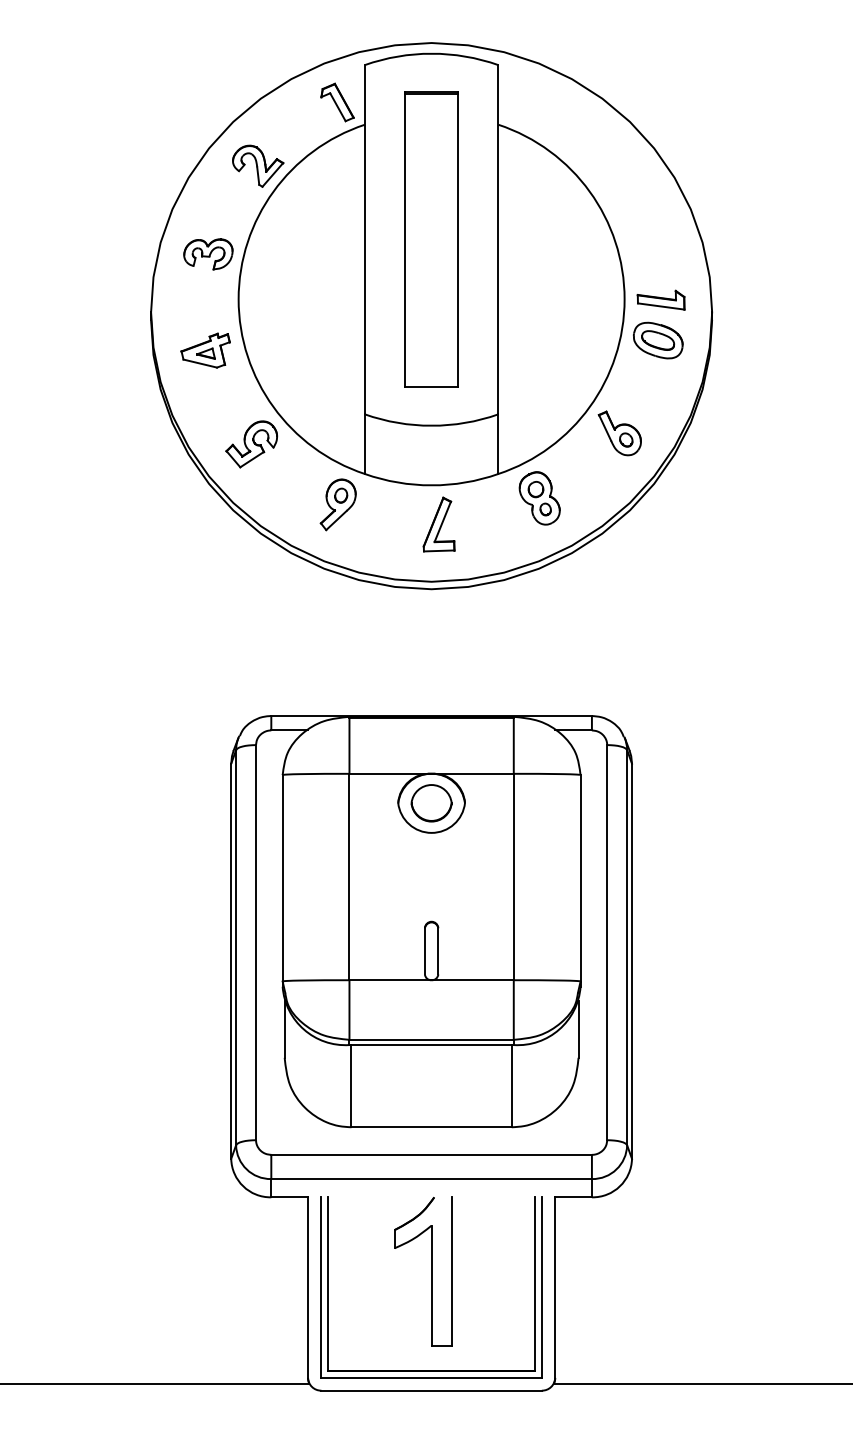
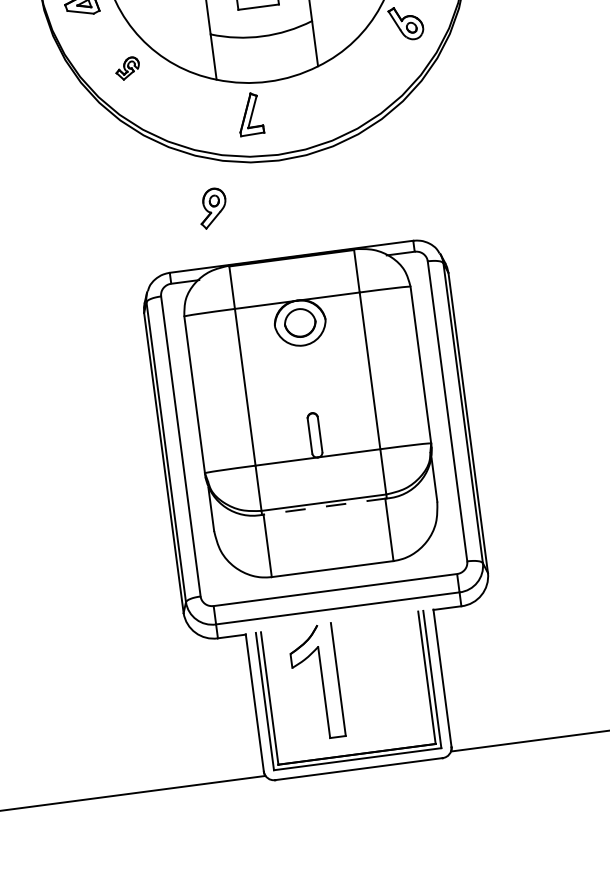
part: (251, 444) -> (127, 68), size x0.6
part: (539, 498) -> (351, 80), removed
part: (337, 504) -> (212, 208), moved
part: (438, 524) -> (249, 114), moved
line: (431, 1045) -> (324, 507), solid -> dashed
part: (431, 1271) -> (322, 681), moved

